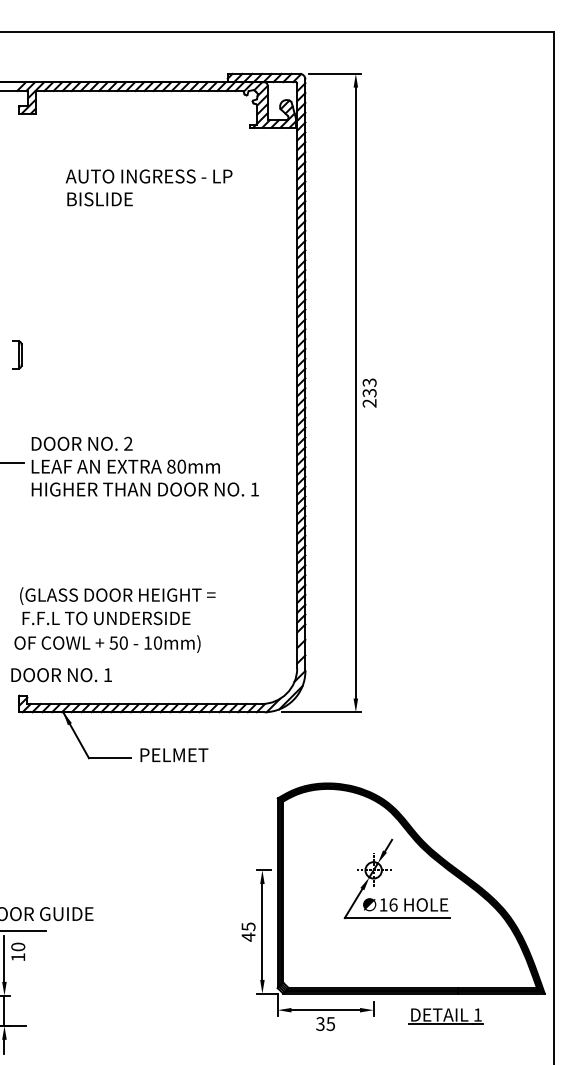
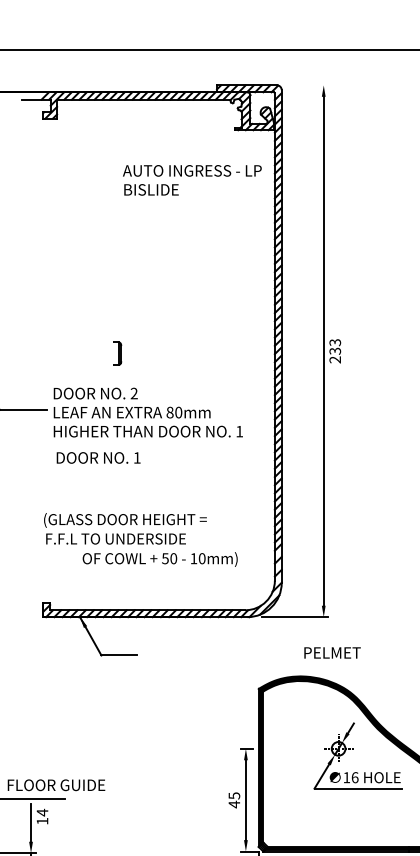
line: (334, 73) -> (305, 85), removed
text: (148, 187) -> (191, 180), moved
part: (17, 354) -> (117, 353), moved
text: (107, 643) -> (160, 559), moved
text: (61, 675) -> (98, 458), moved
text: (174, 754) -> (332, 652), moved
text: (18, 946) -> (42, 812), 10 -> 14

